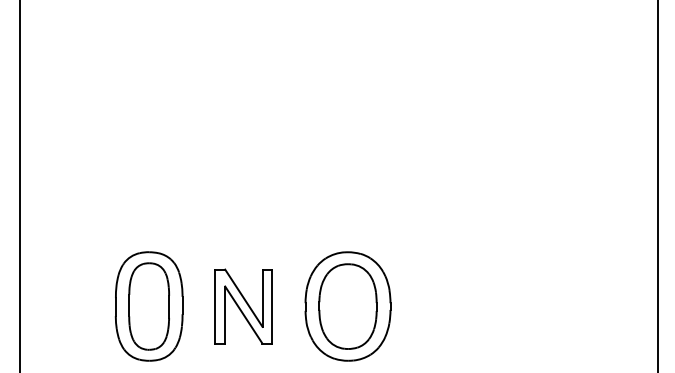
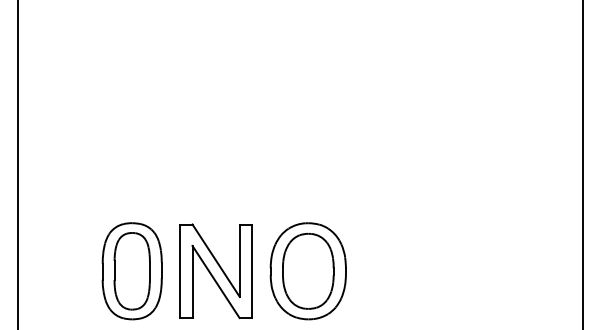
part: (243, 306) -> (215, 271), size x1.43

